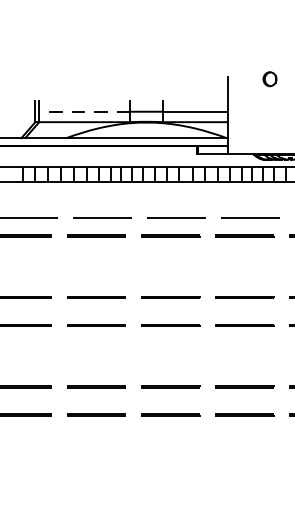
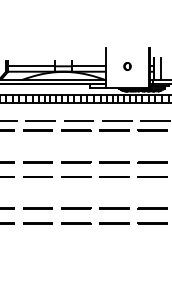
part: (269, 79) -> (127, 66), moved
line: (84, 112) -> (31, 66), dashed -> solid

